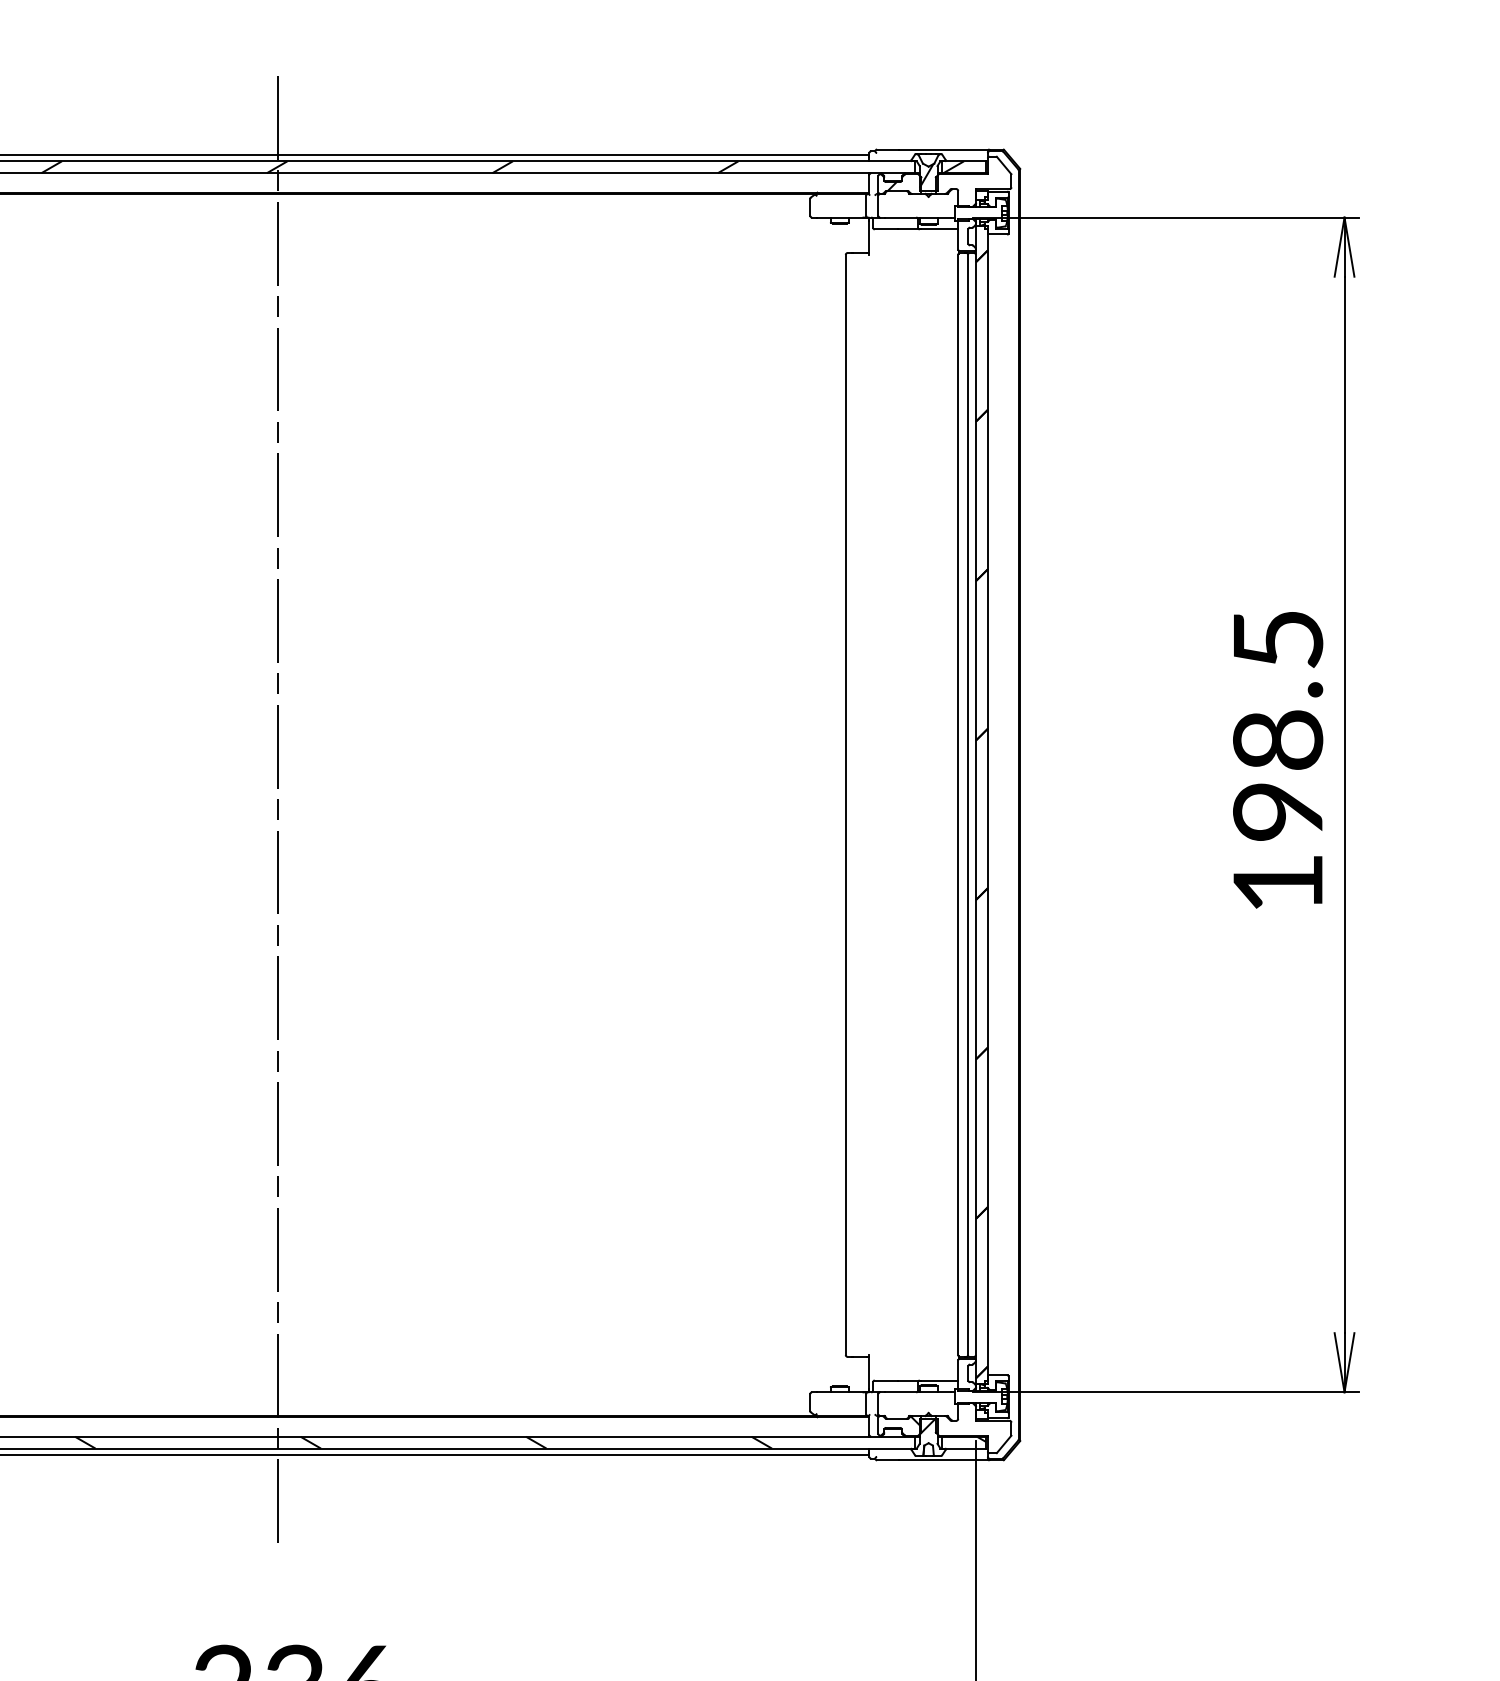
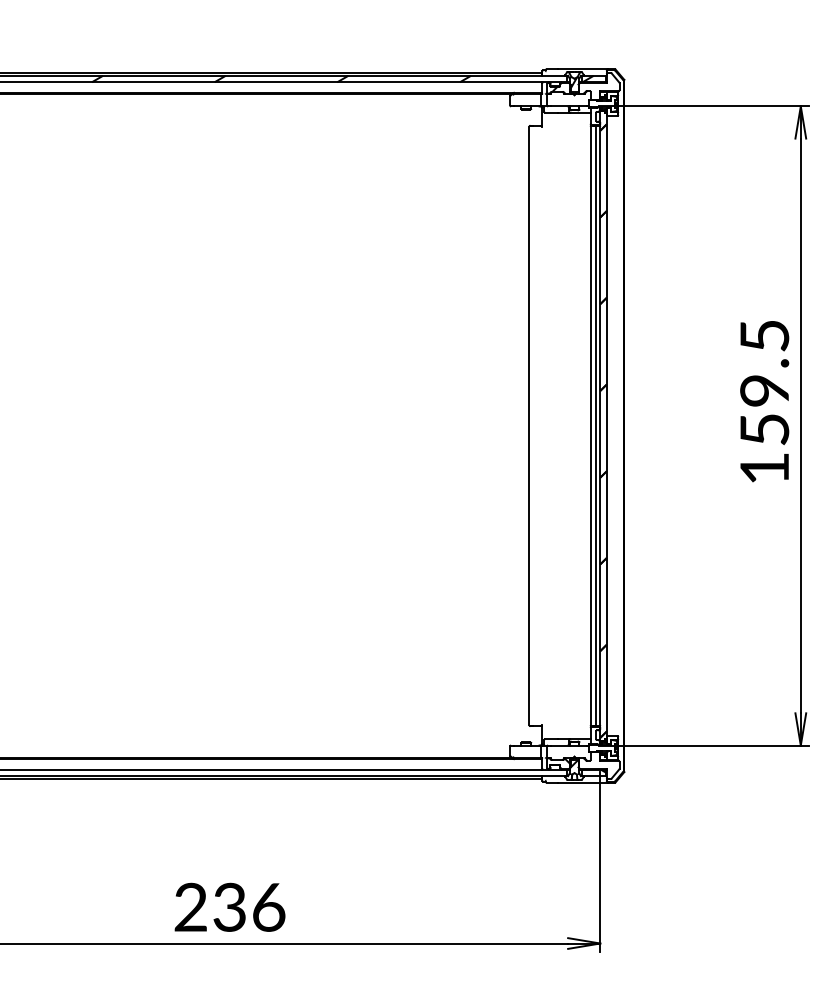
text: (1277, 774) -> (764, 409), 198.5 -> 159.5
line: (277, 804) -> (220, 425), removed
hatch: (423, 1441) -> (299, 772), removed

